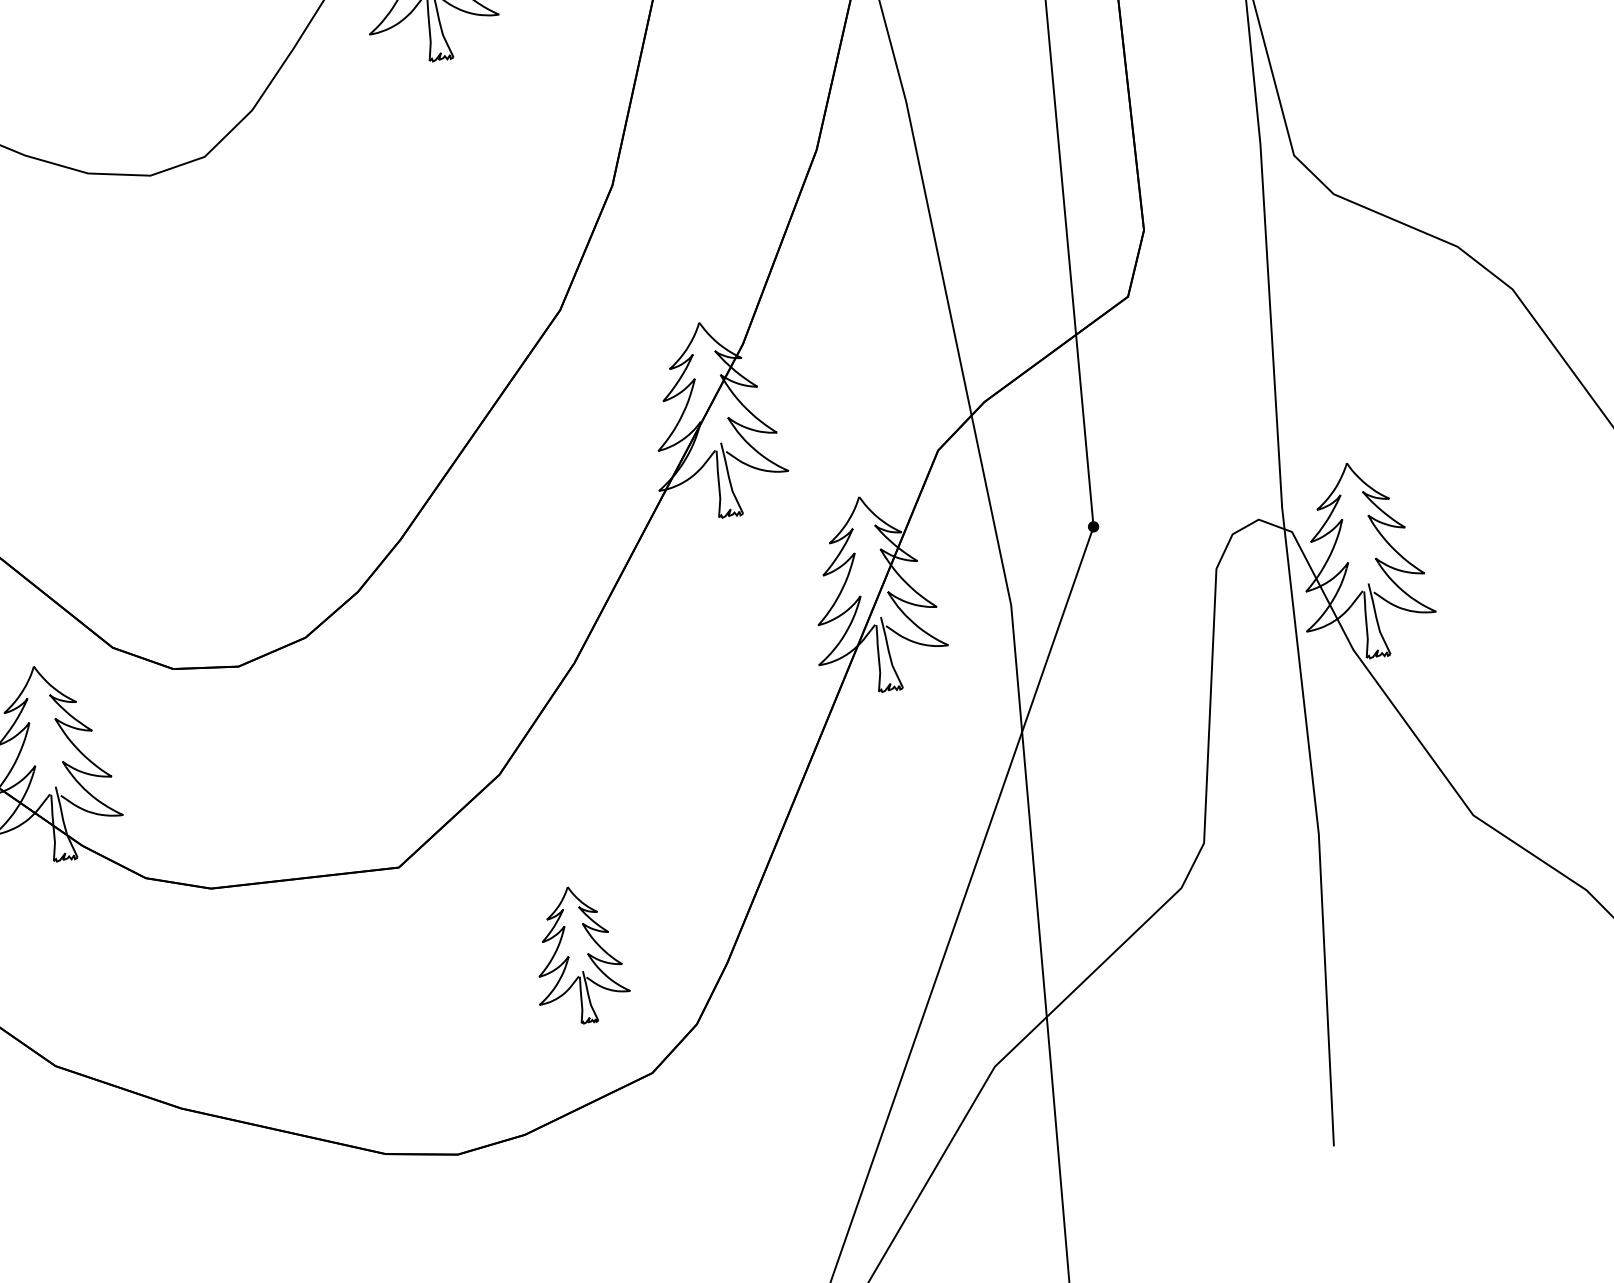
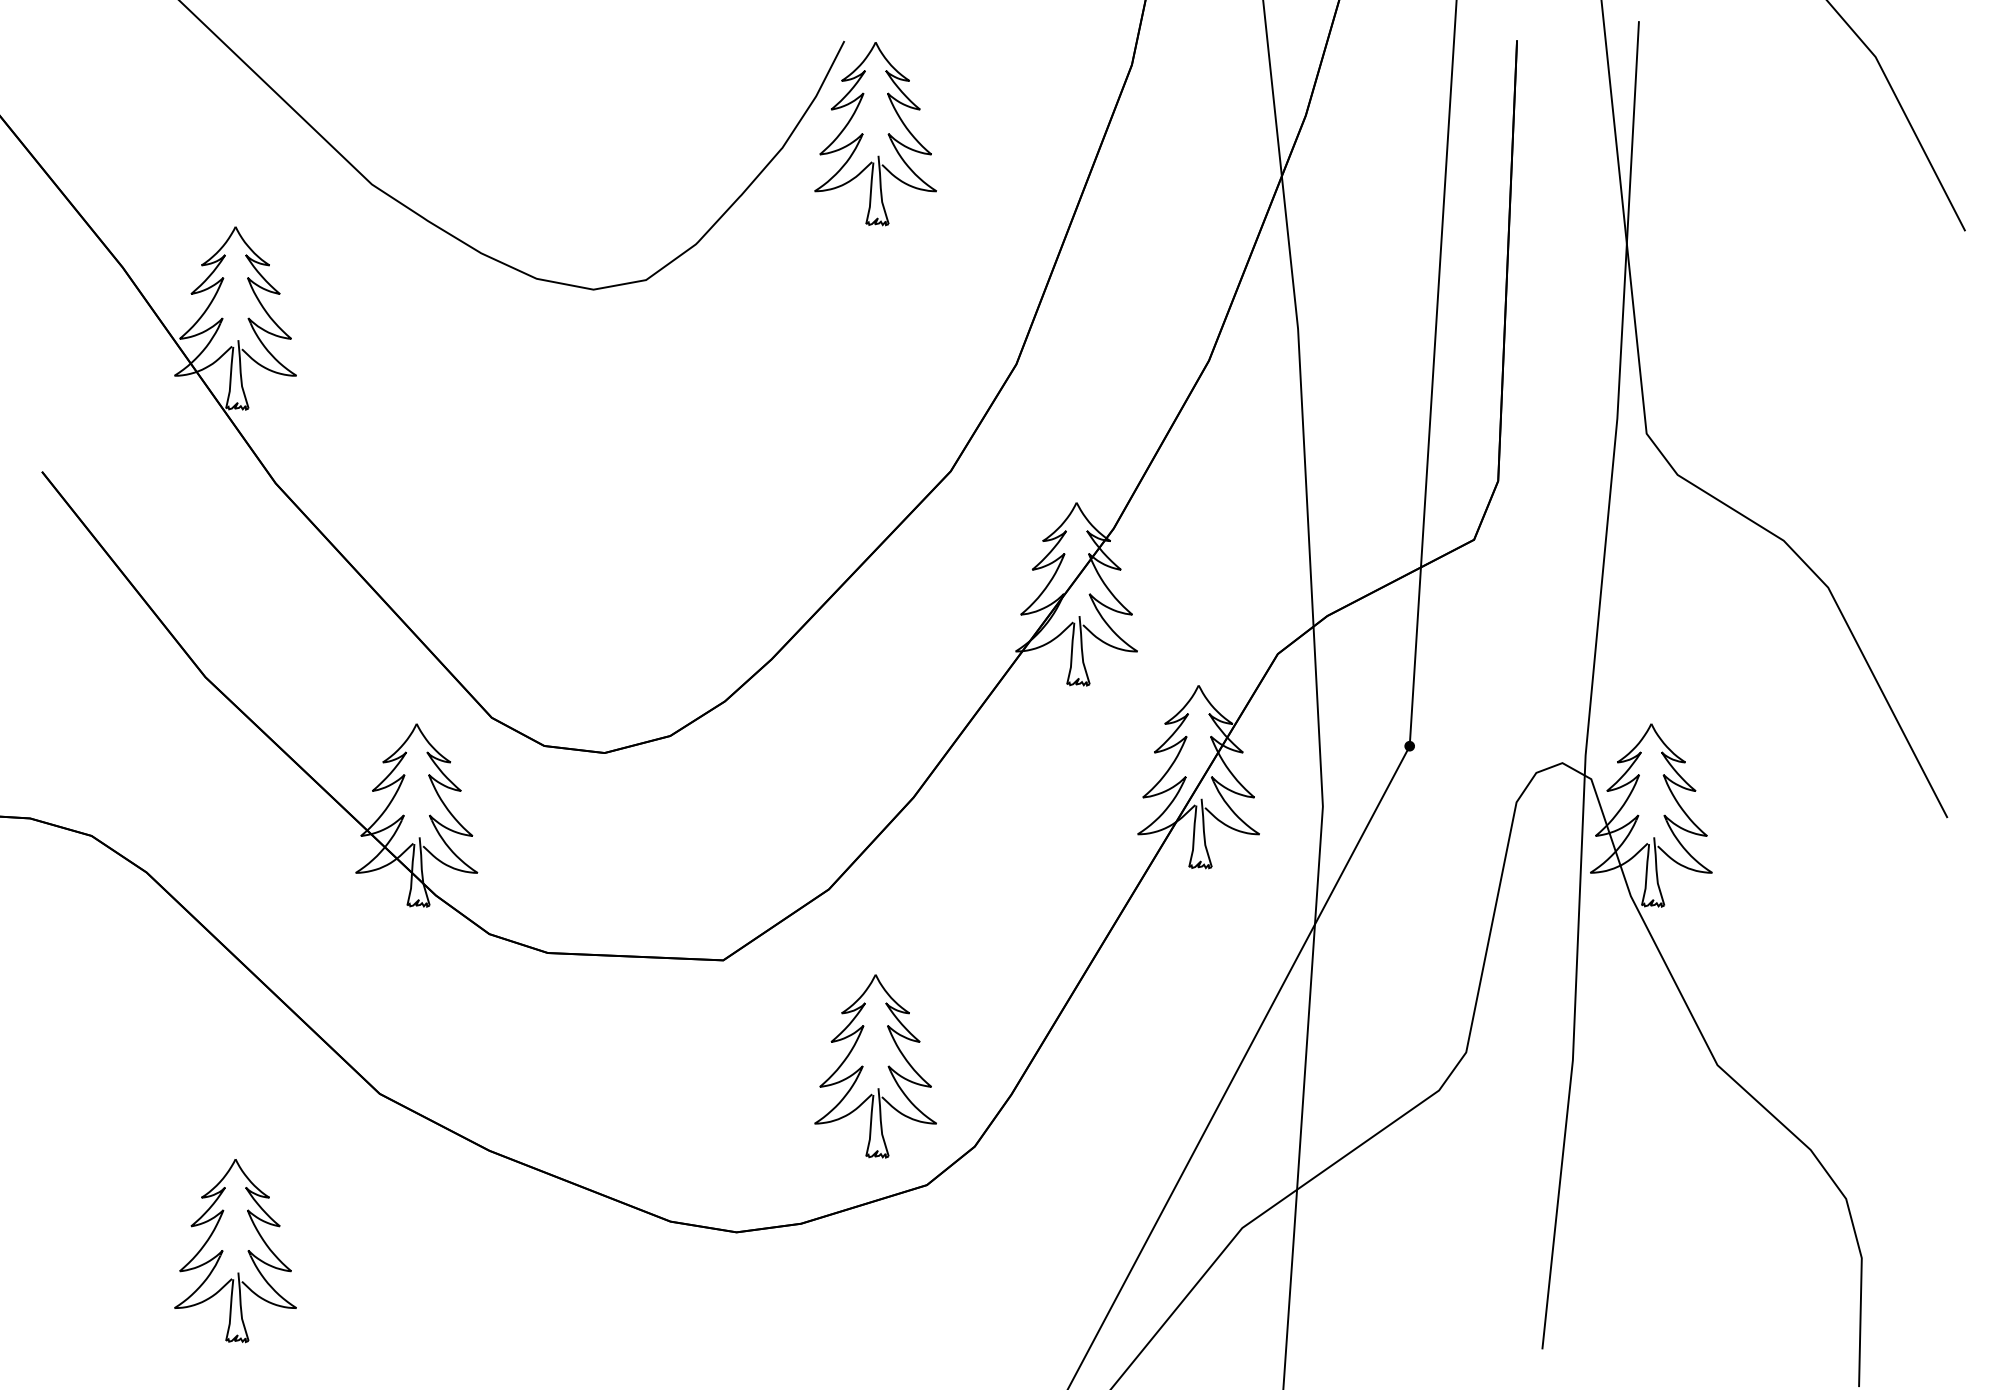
part: (578, 955) -> (875, 1066), size x1.43

